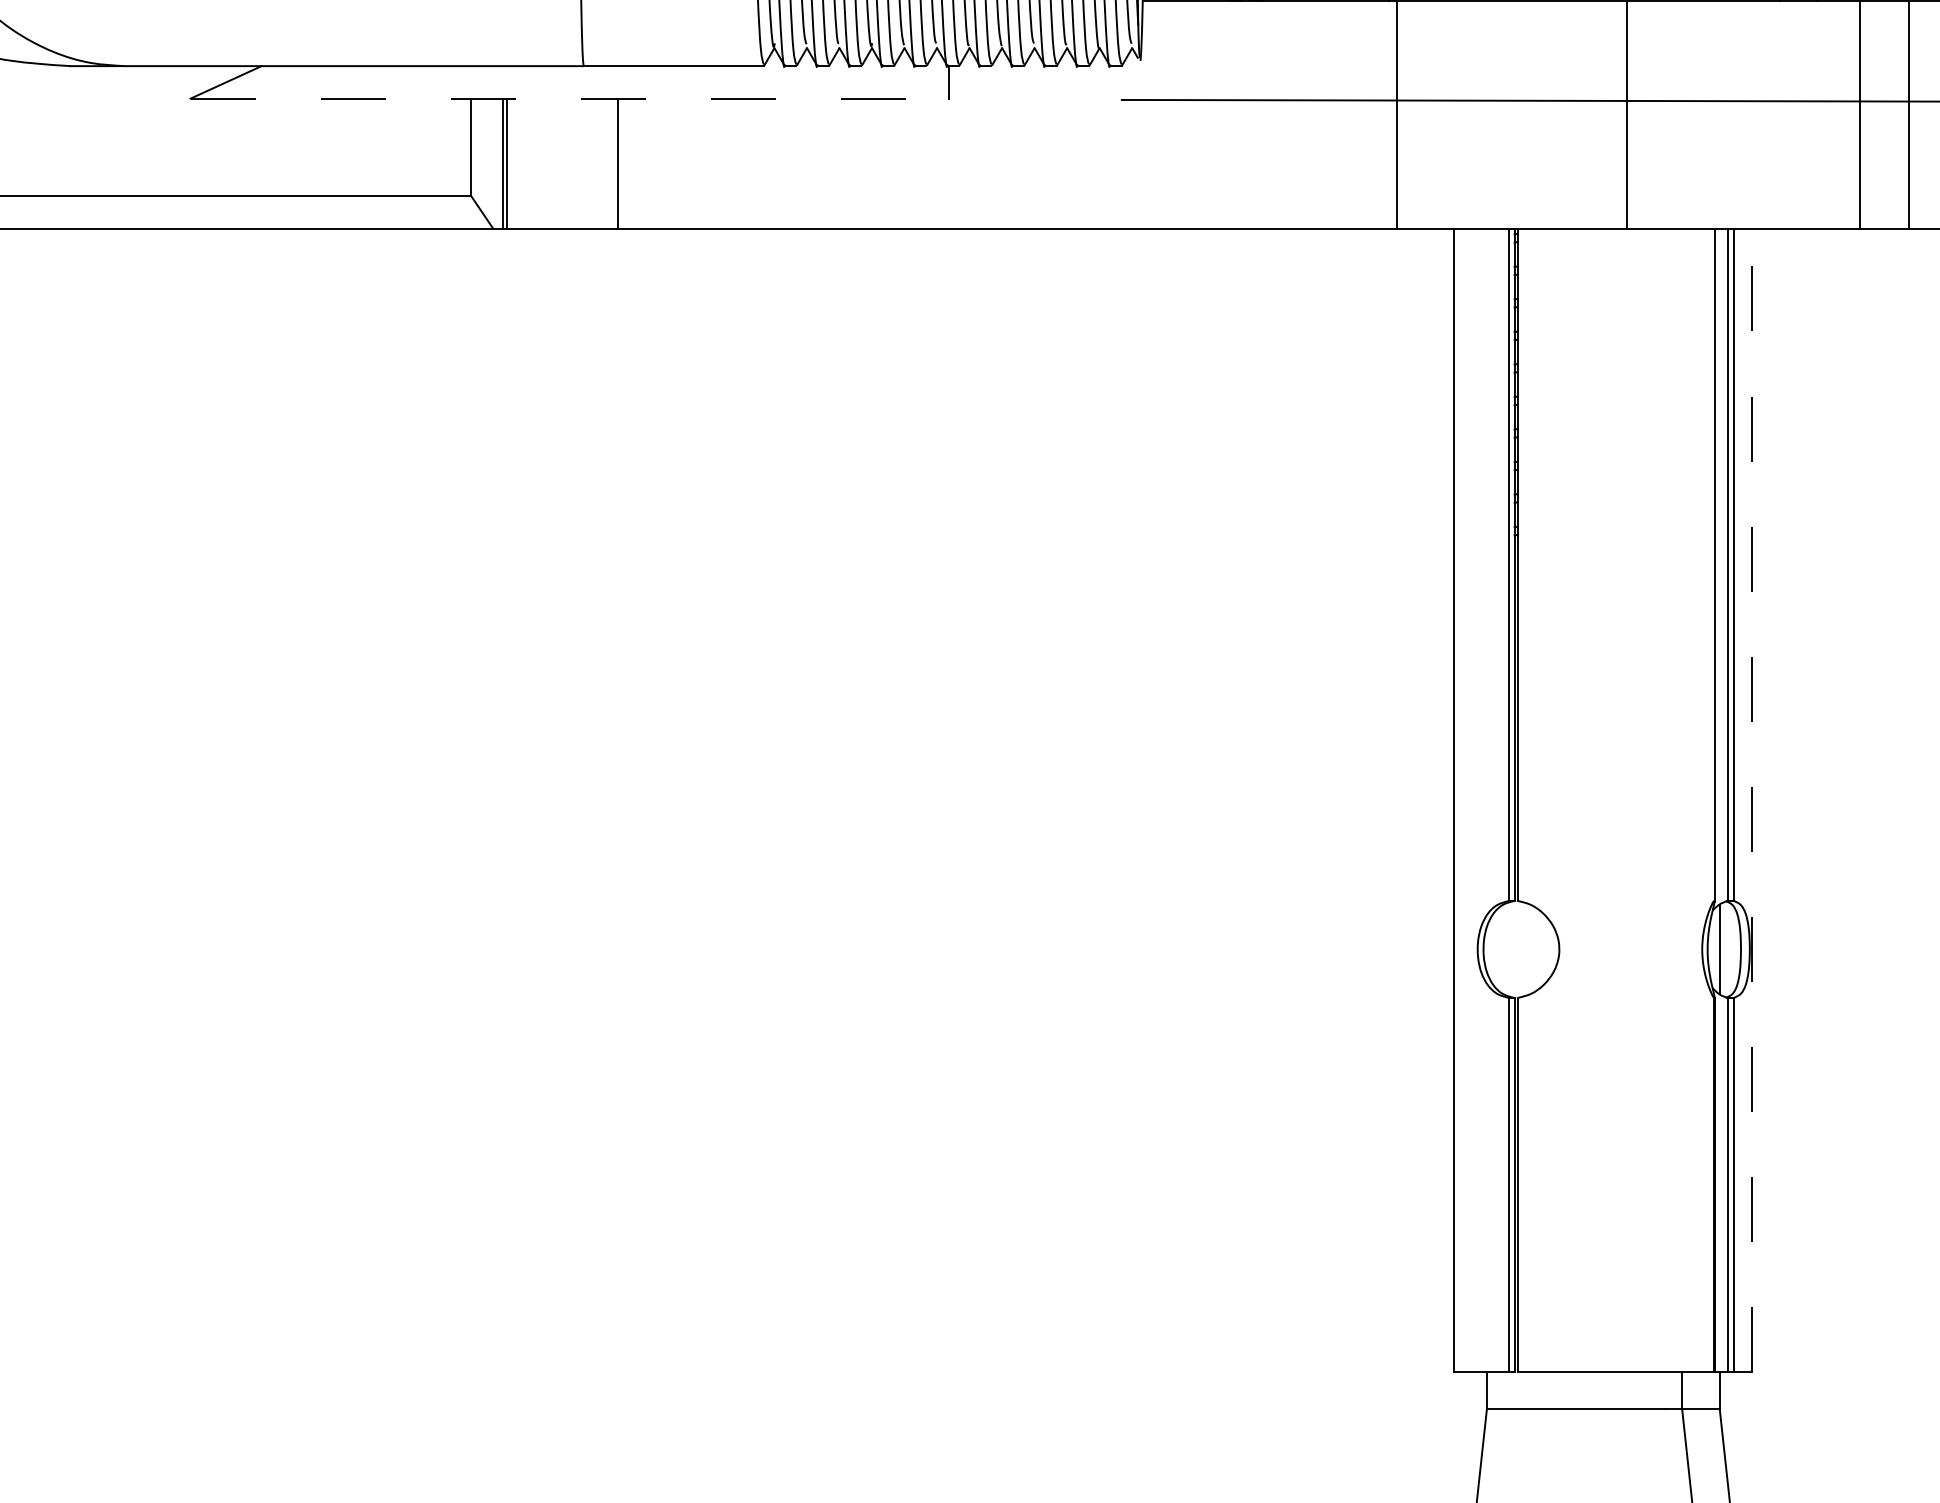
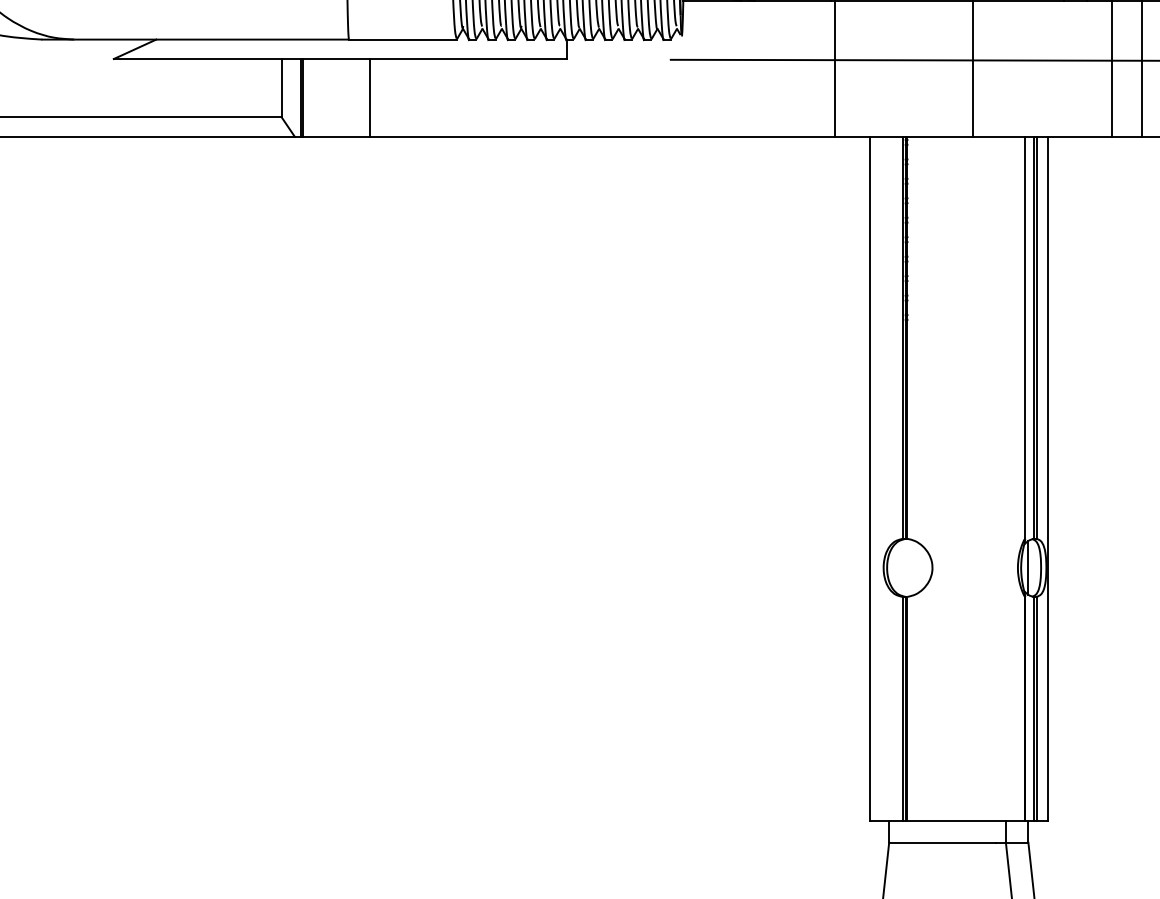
line: (569, 99) -> (340, 59), dashed -> solid
line: (1751, 799) -> (1047, 478), dashed -> solid

